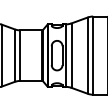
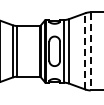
line: (87, 55) -> (85, 51), solid -> dashed
line: (93, 55) -> (91, 51), solid -> dashed

